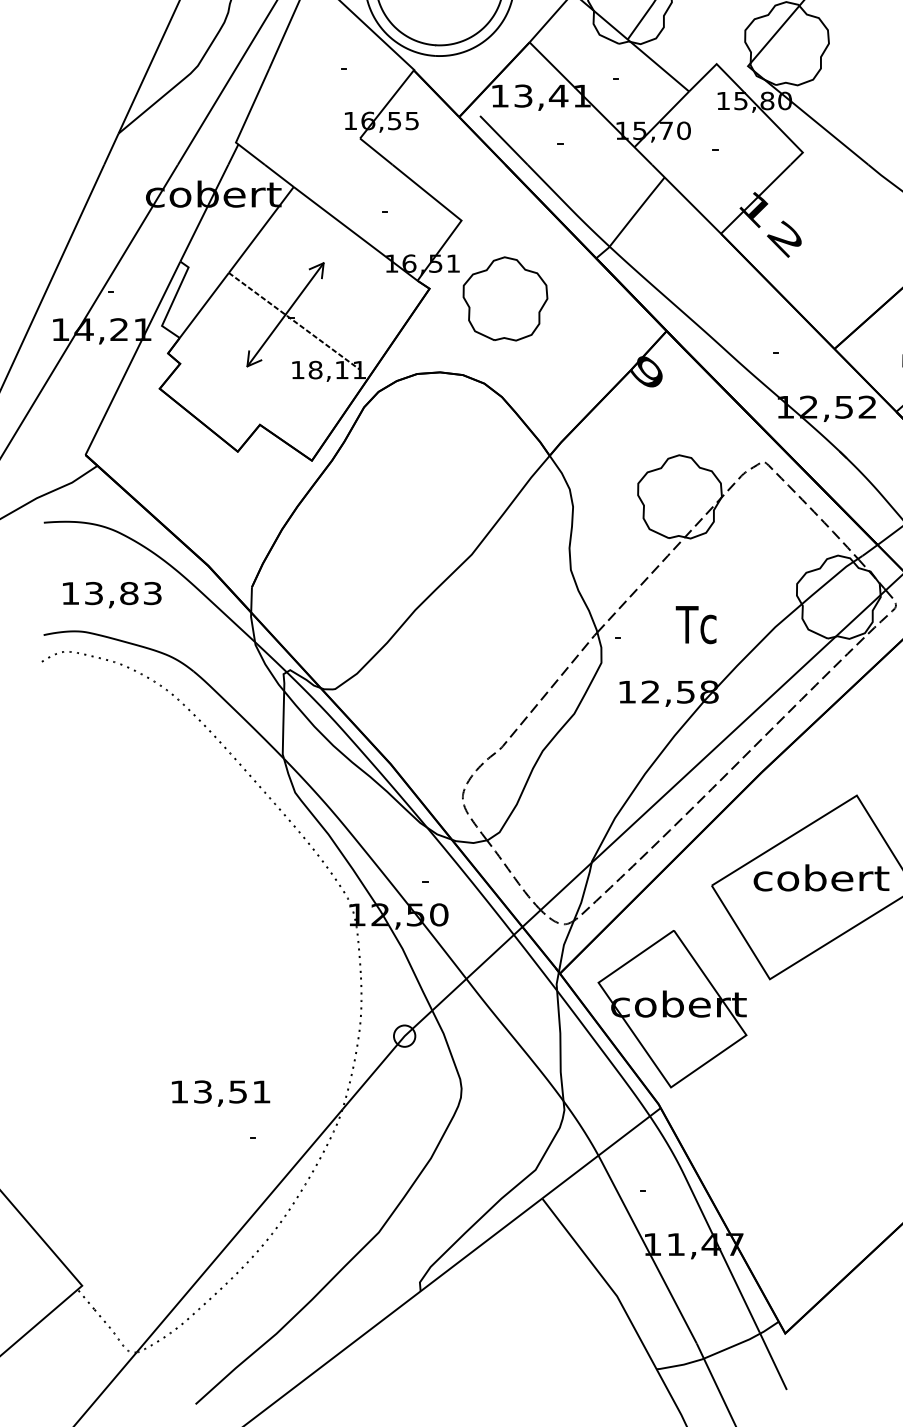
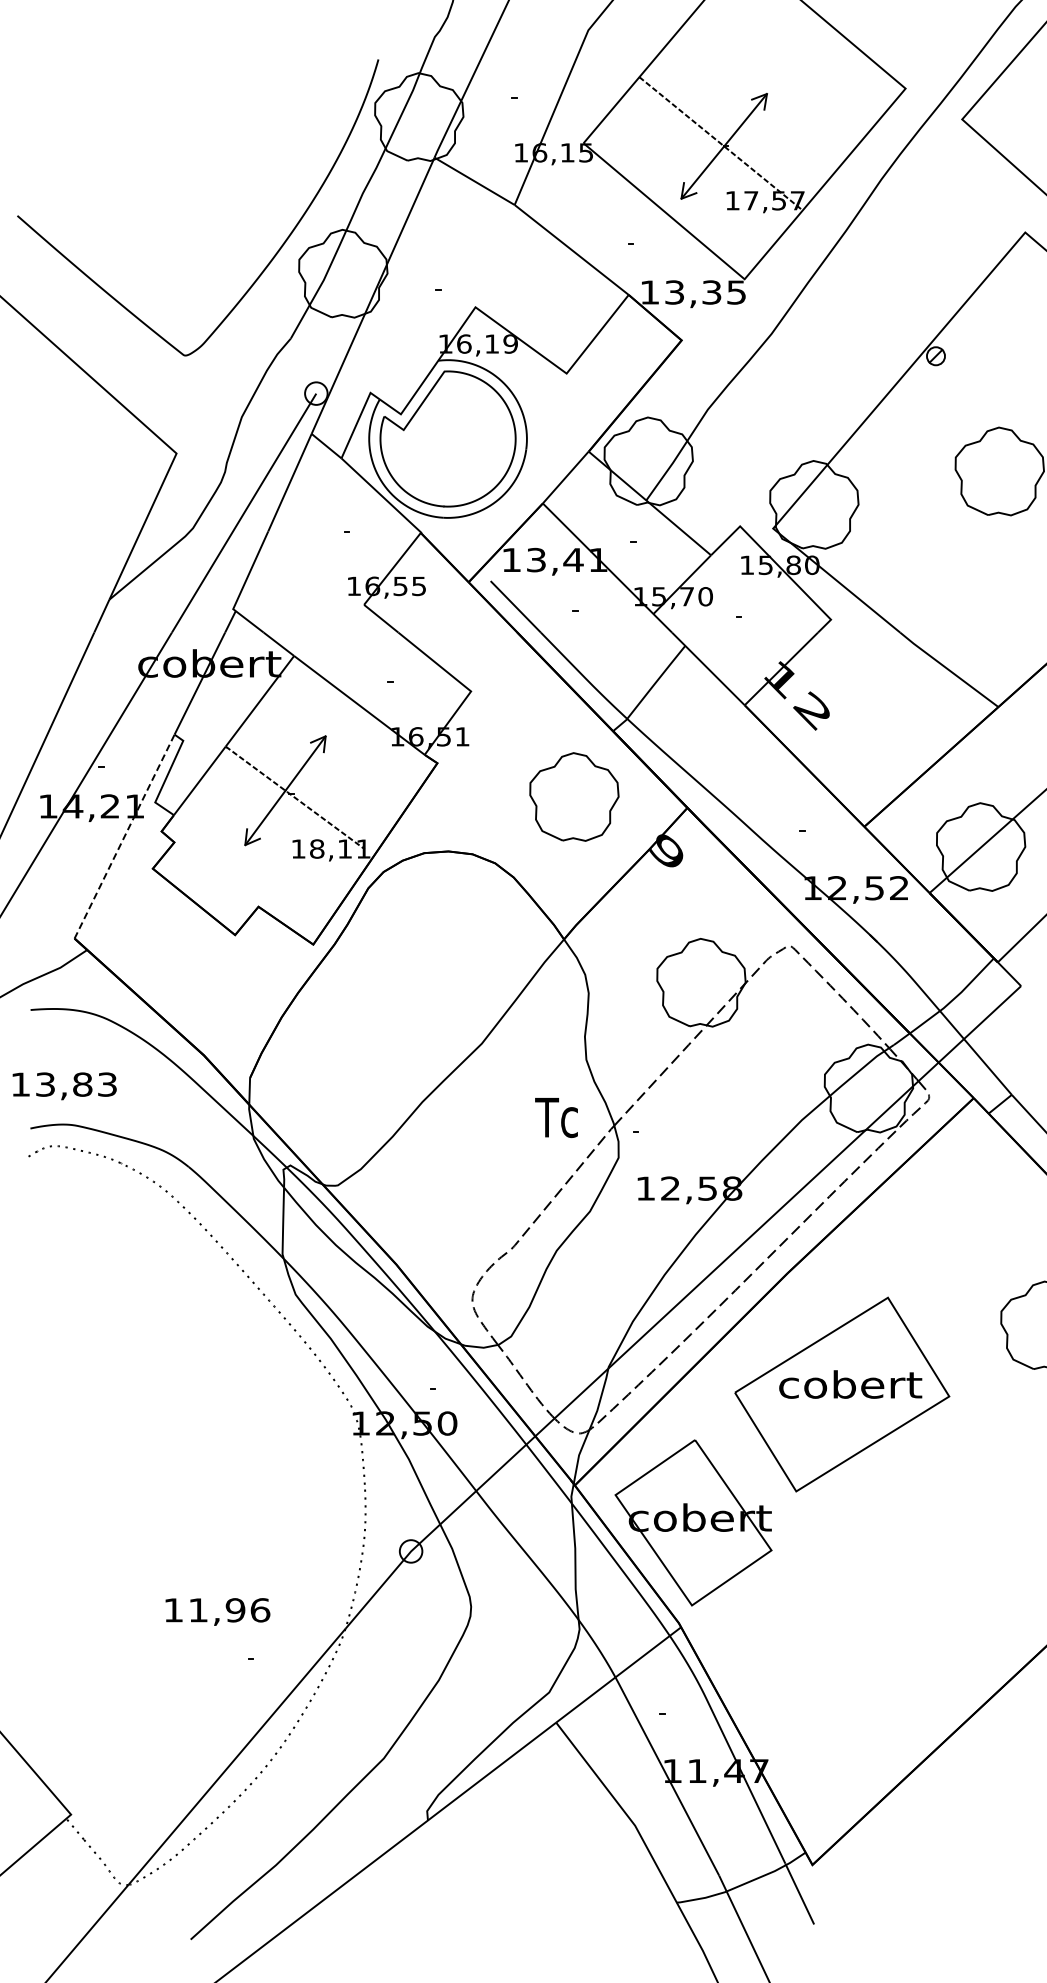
part: (505, 298) -> (574, 796), moved
line: (132, 358) -> (124, 836), solid -> dashed
text: (112, 595) -> (64, 1086), moved
text: (696, 624) -> (556, 1117), moved
text: (232, 1092) -> (229, 1610), 13,51 -> 11,96

